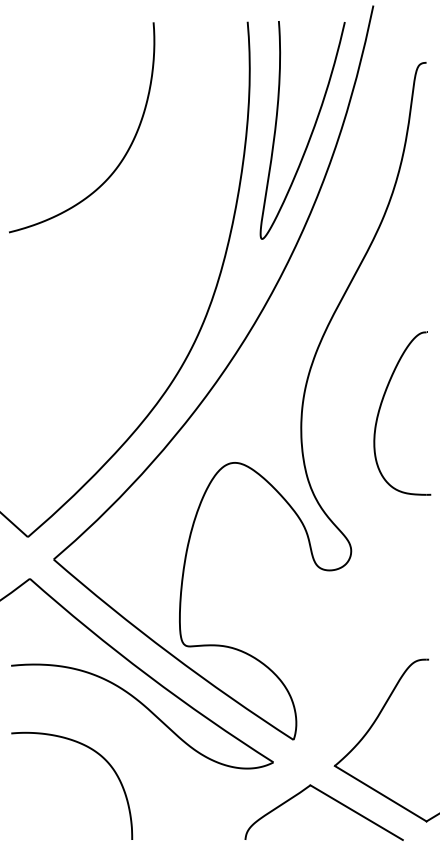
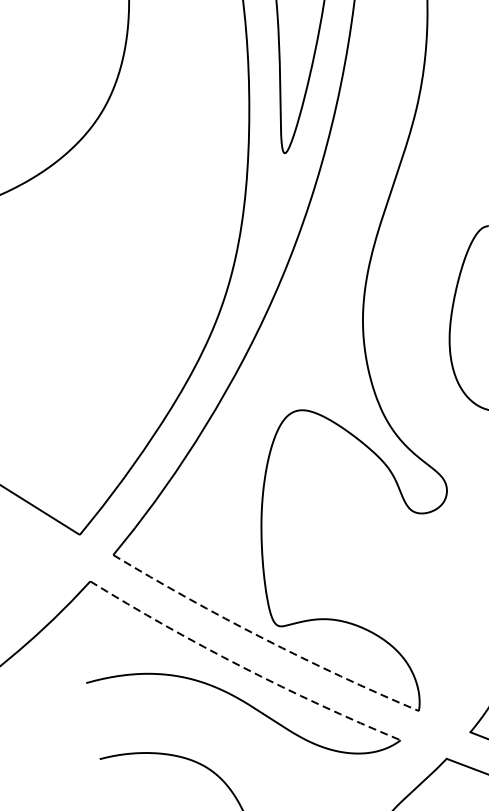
arc: (170, 654) -> (263, 639), solid -> dashed
arc: (148, 675) -> (242, 666), solid -> dashed

